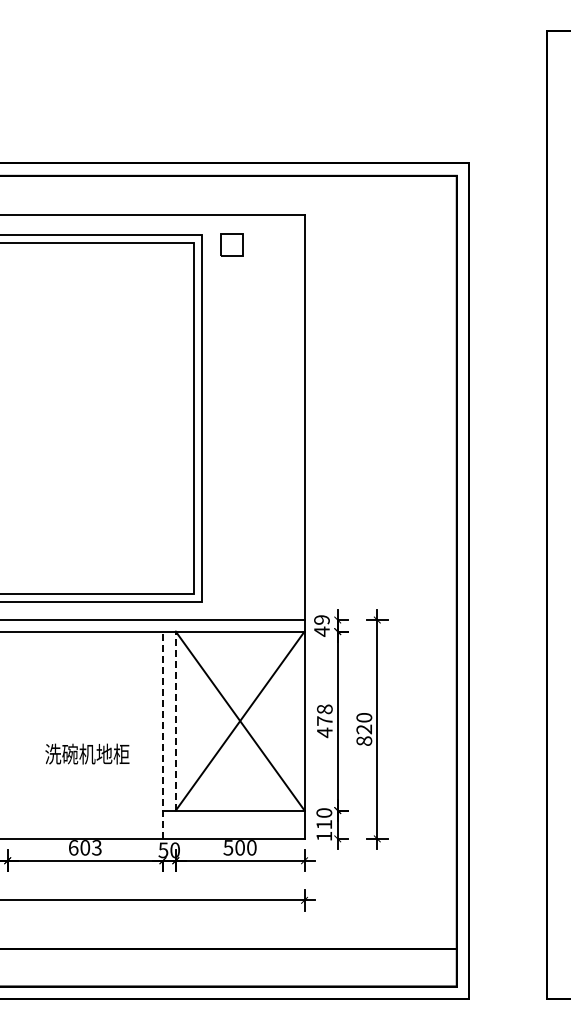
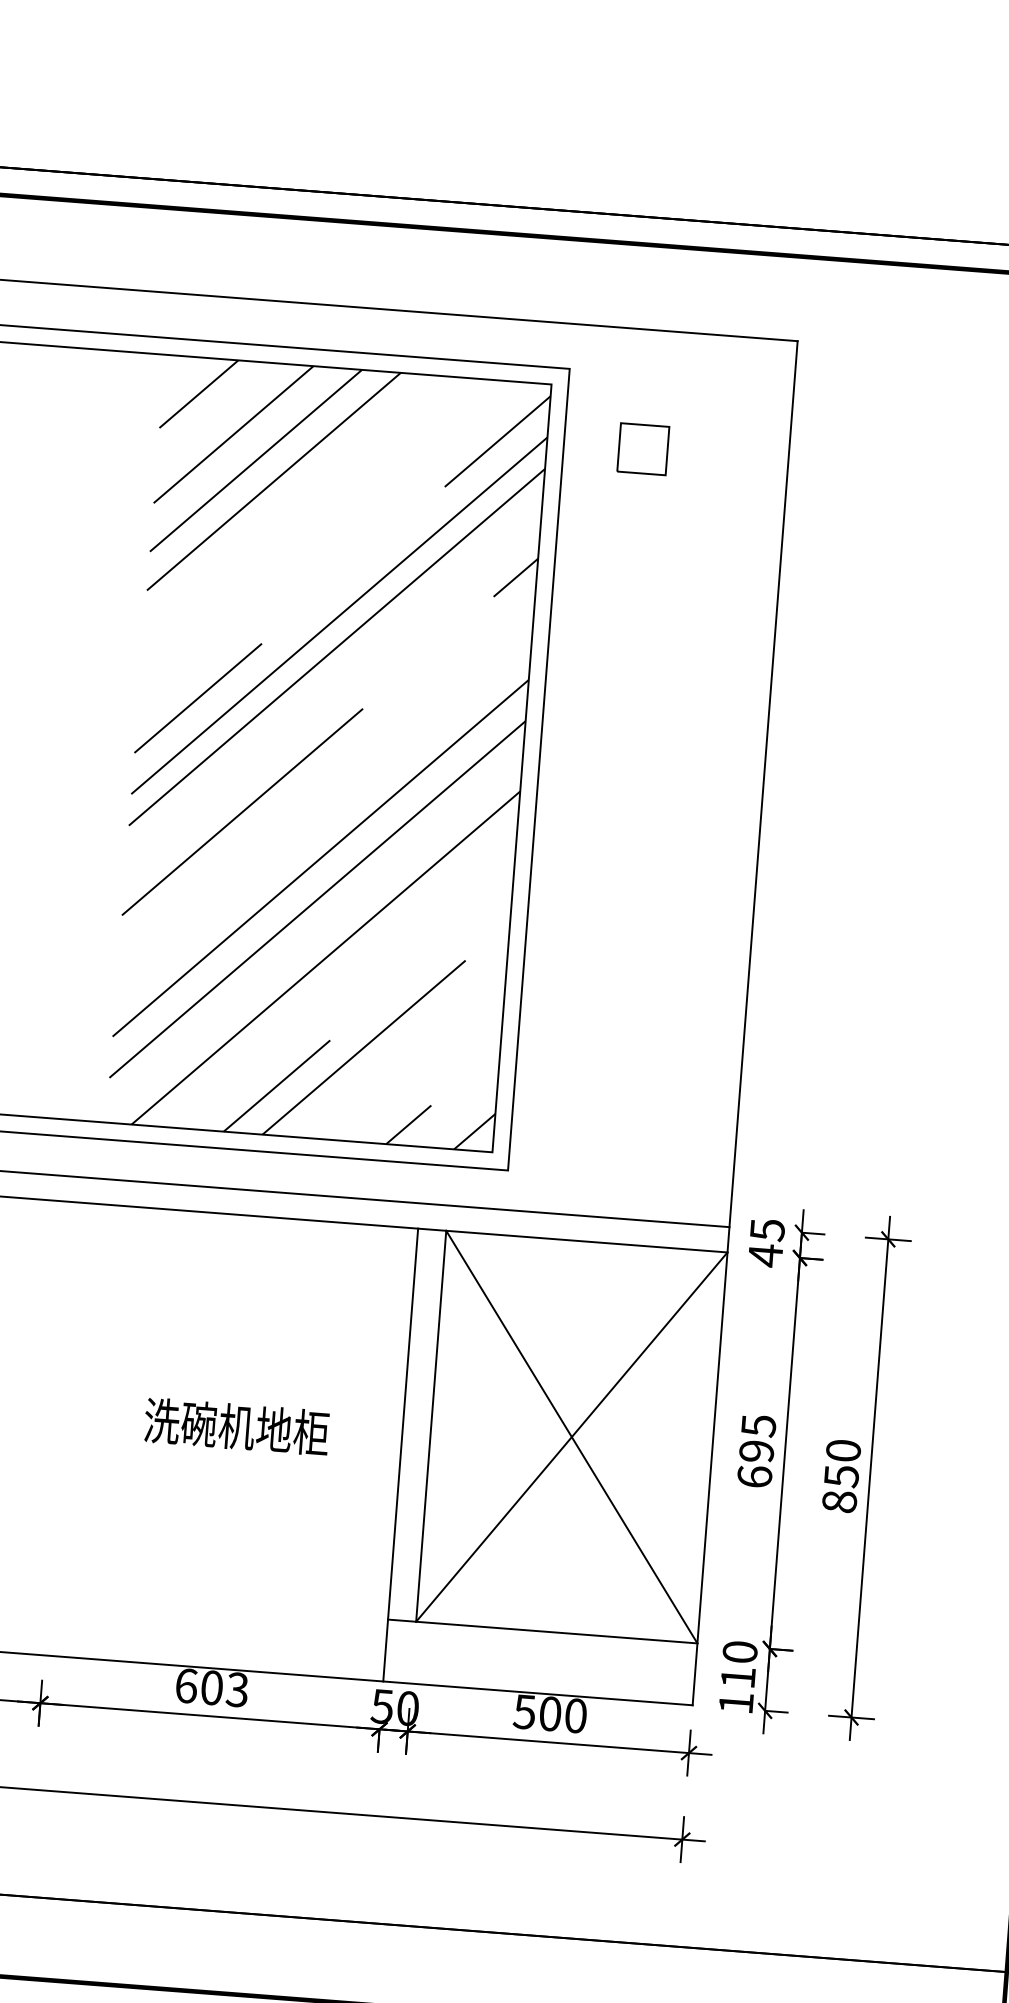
part: (231, 244) -> (642, 447), moved
hatch: (105, 418) -> (328, 753), added
text: (321, 619) -> (766, 1228), 49 -> 45
line: (175, 720) -> (430, 1424), dashed -> solid
text: (324, 721) -> (755, 1452), 478 -> 695
text: (364, 729) -> (841, 1476), 820 -> 850
line: (162, 735) -> (399, 1455), dashed -> solid
text: (87, 753) -> (237, 1425), moved

